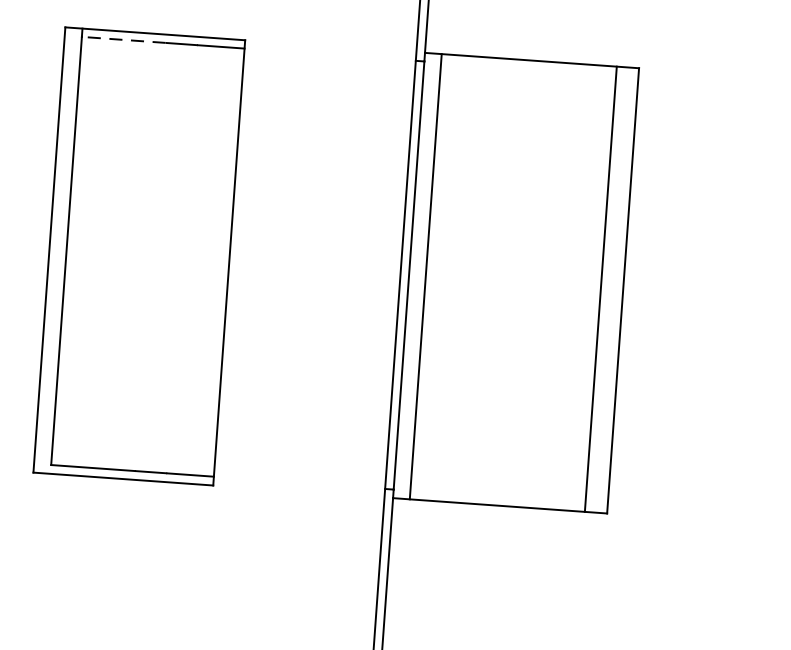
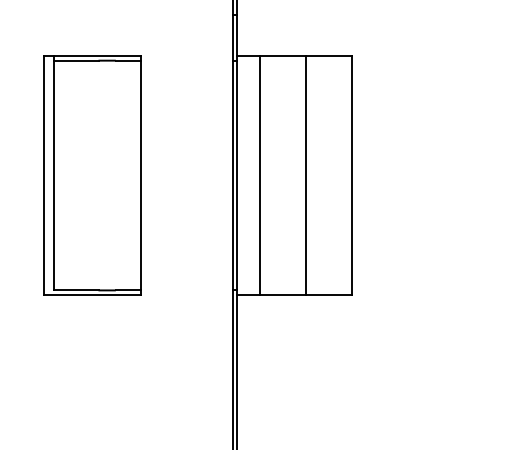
line: (122, 39) -> (75, 60), dashed -> solid
line: (426, 276) -> (260, 175), moved
line: (601, 289) -> (306, 175), moved

